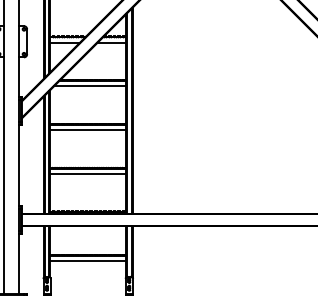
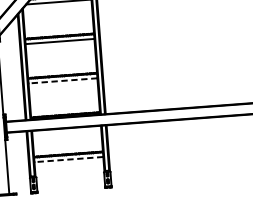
line: (87, 173) -> (62, 80), solid -> dashed
line: (87, 260) -> (68, 159), solid -> dashed

